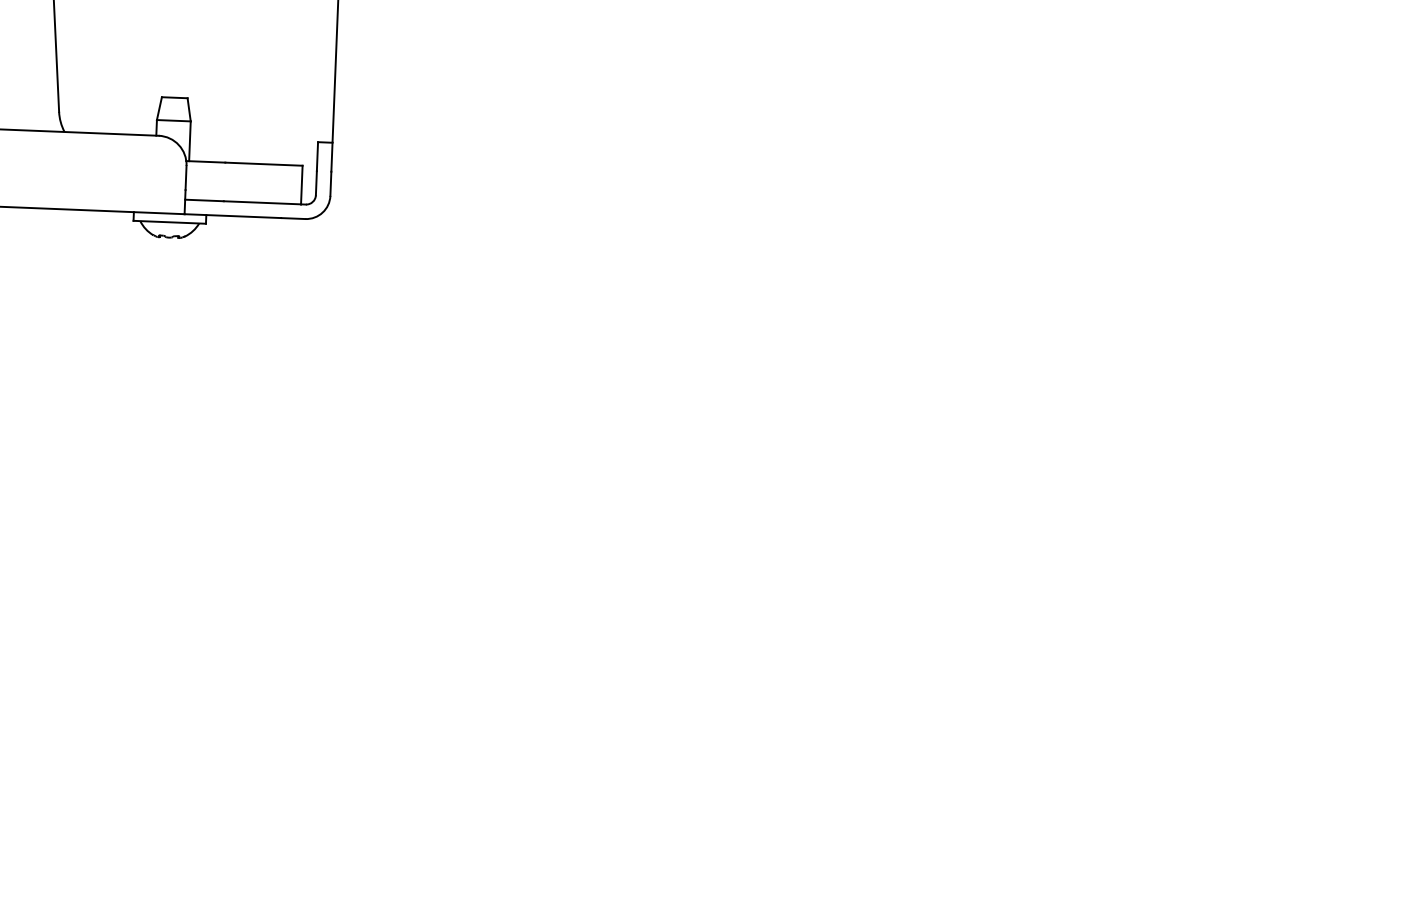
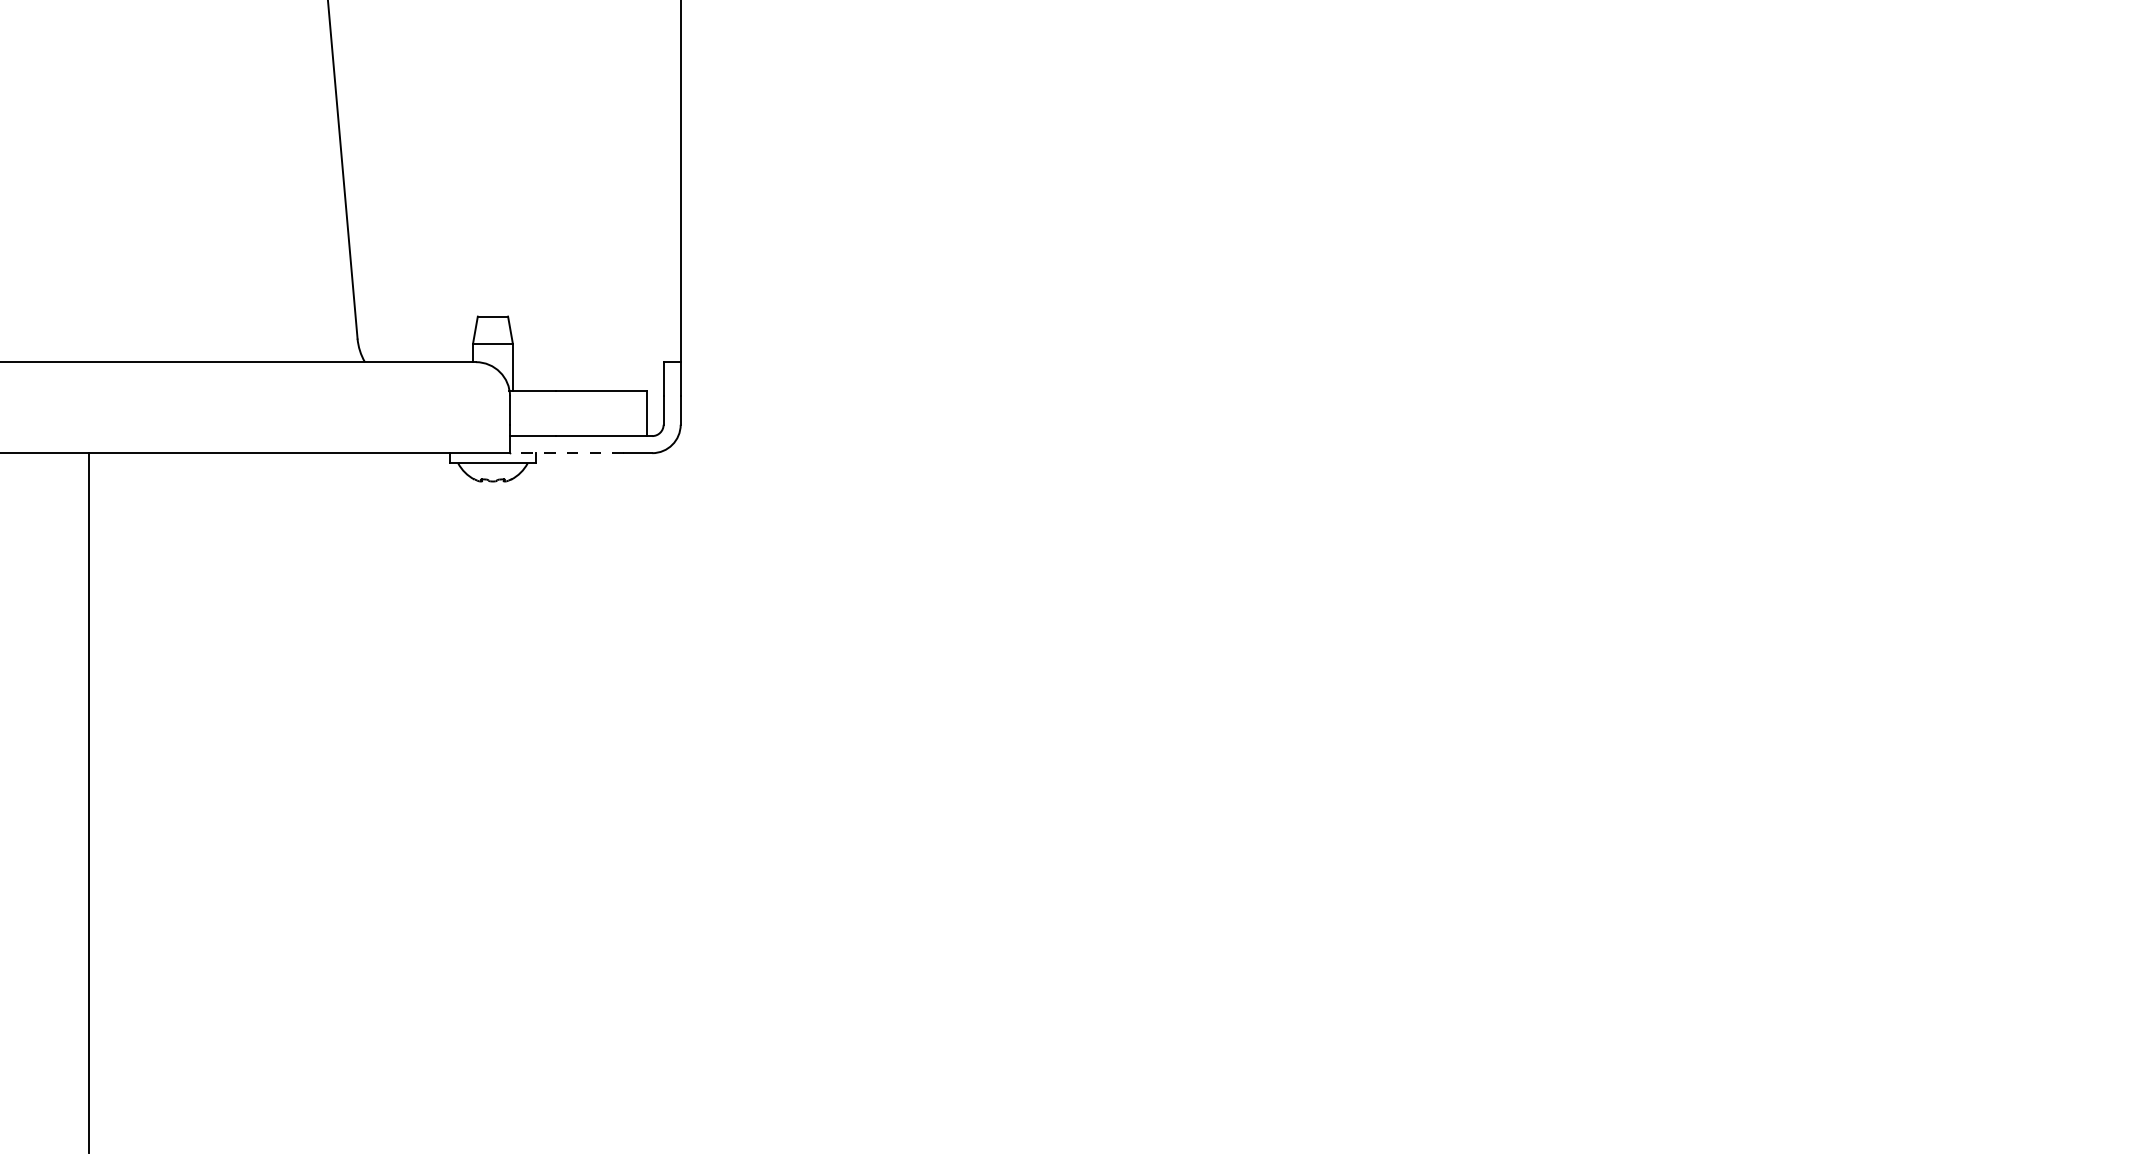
line: (232, 216) -> (566, 453), solid -> dashed

